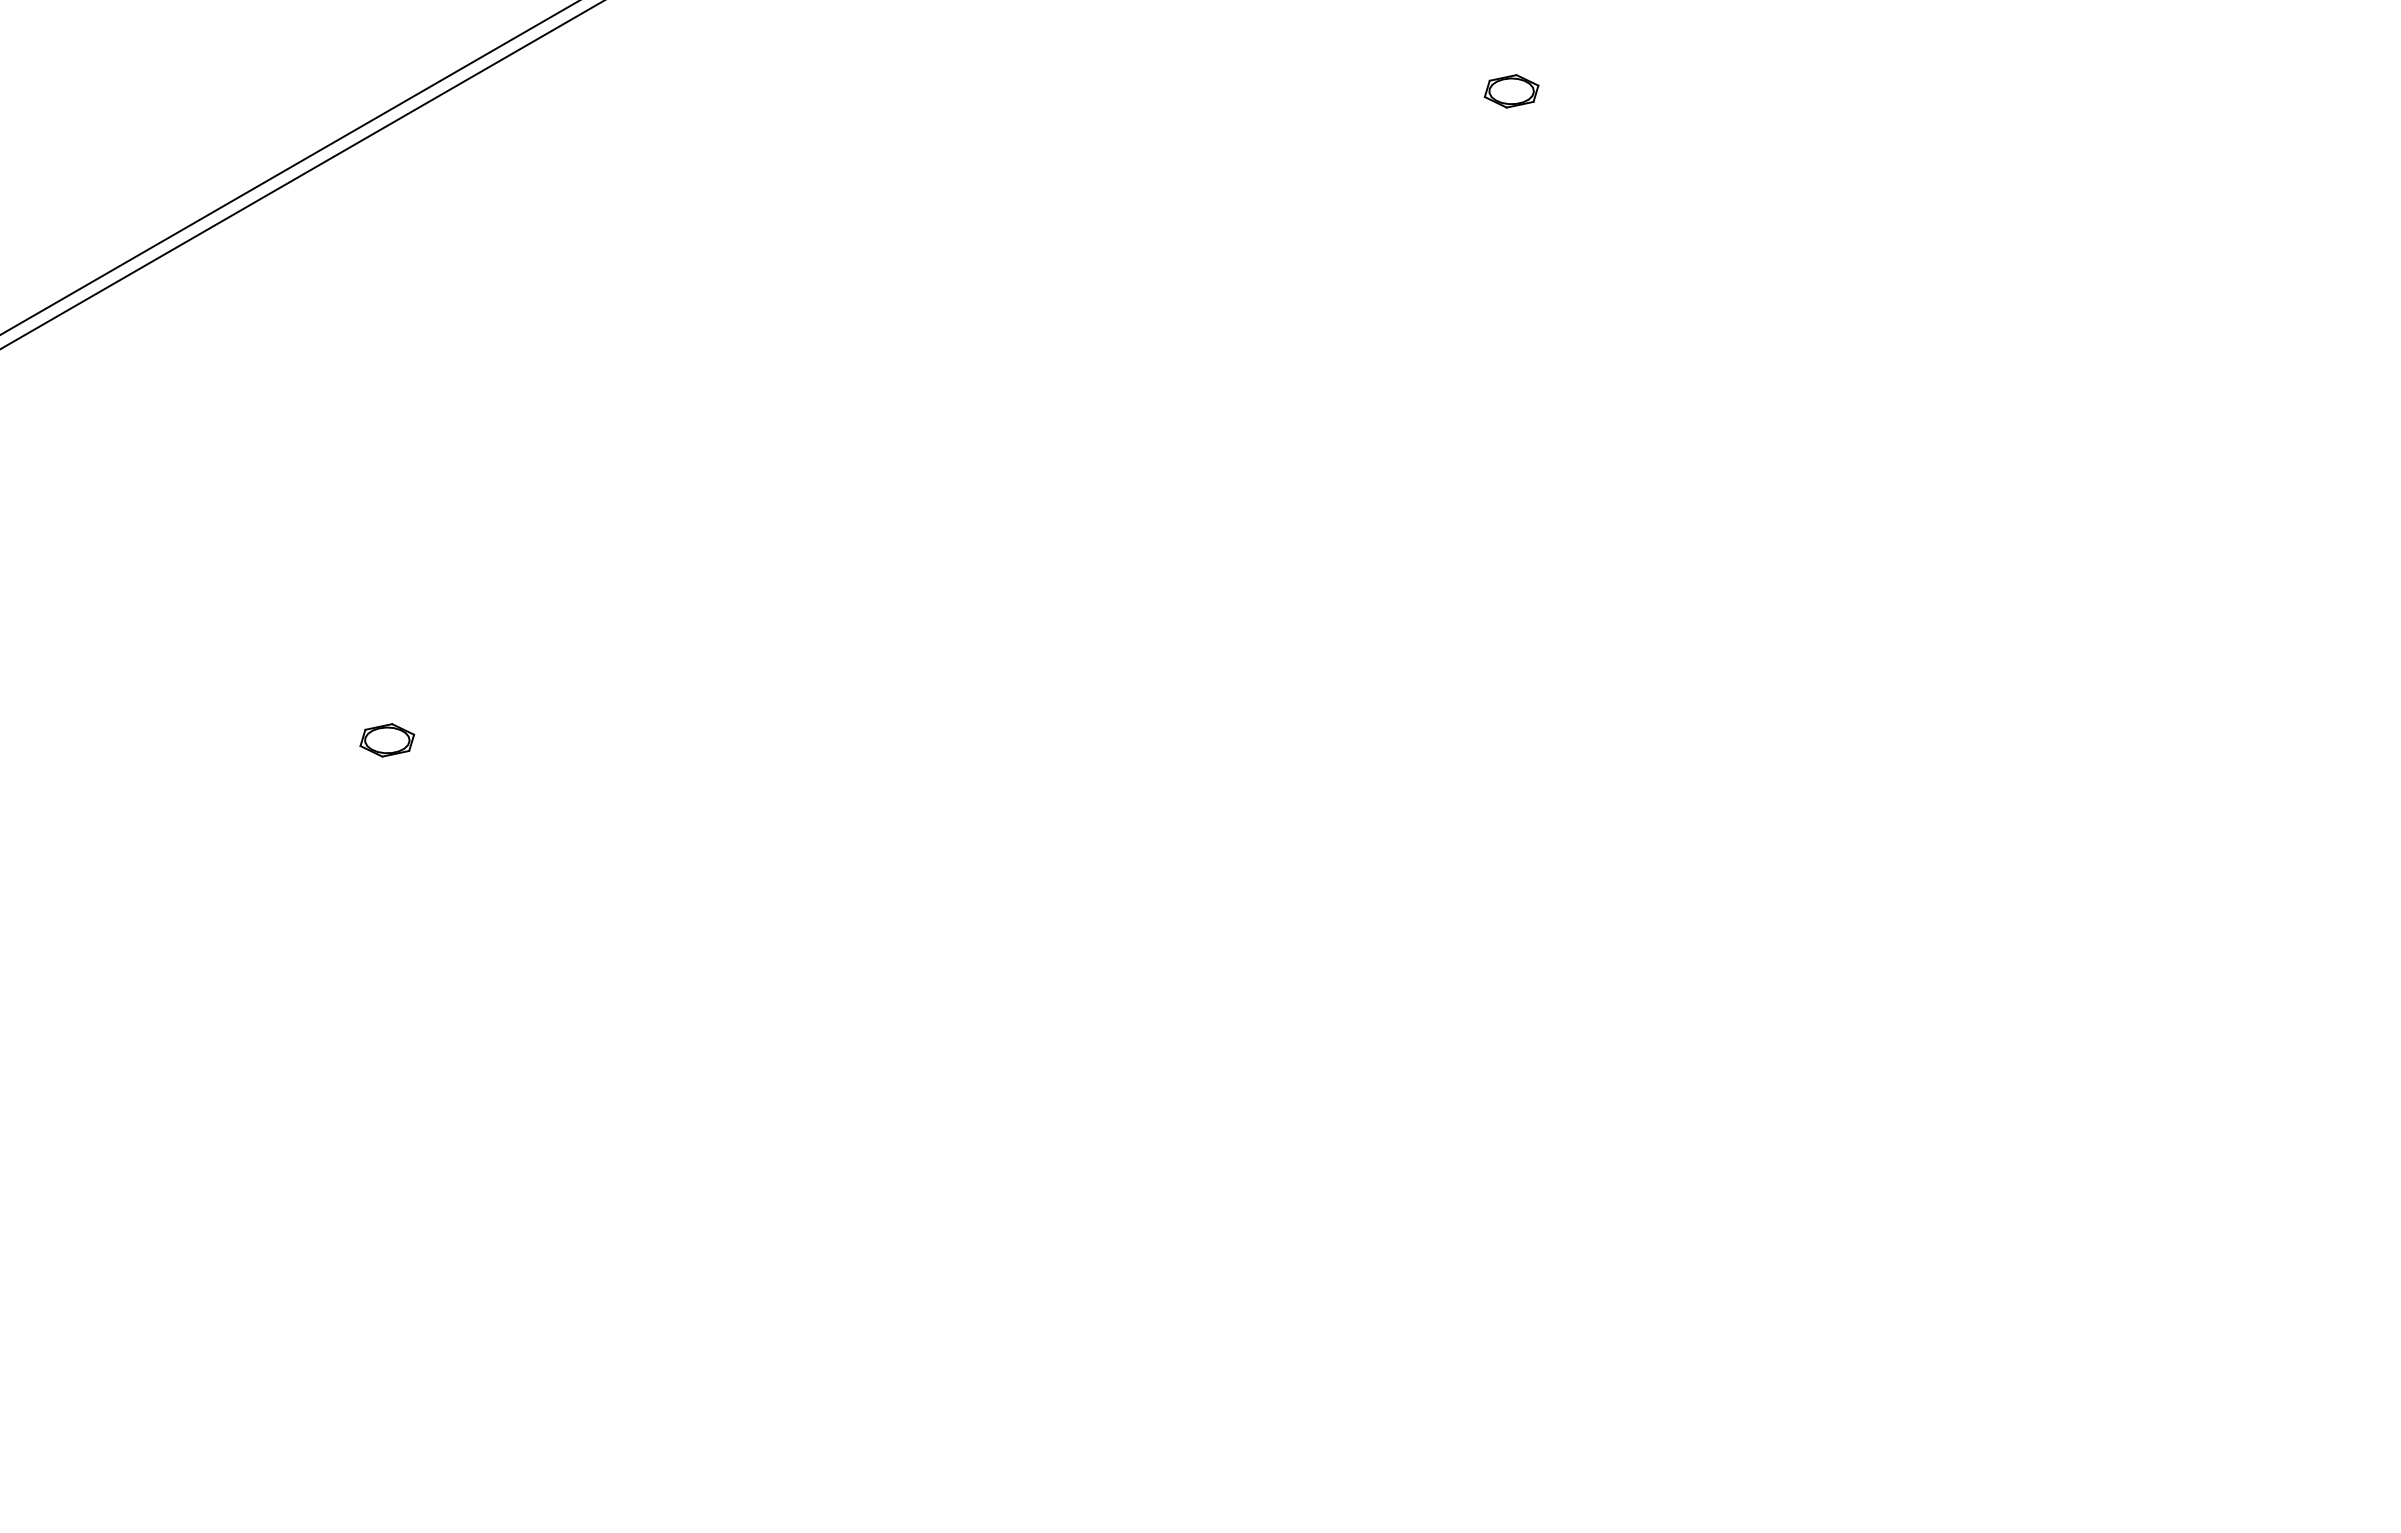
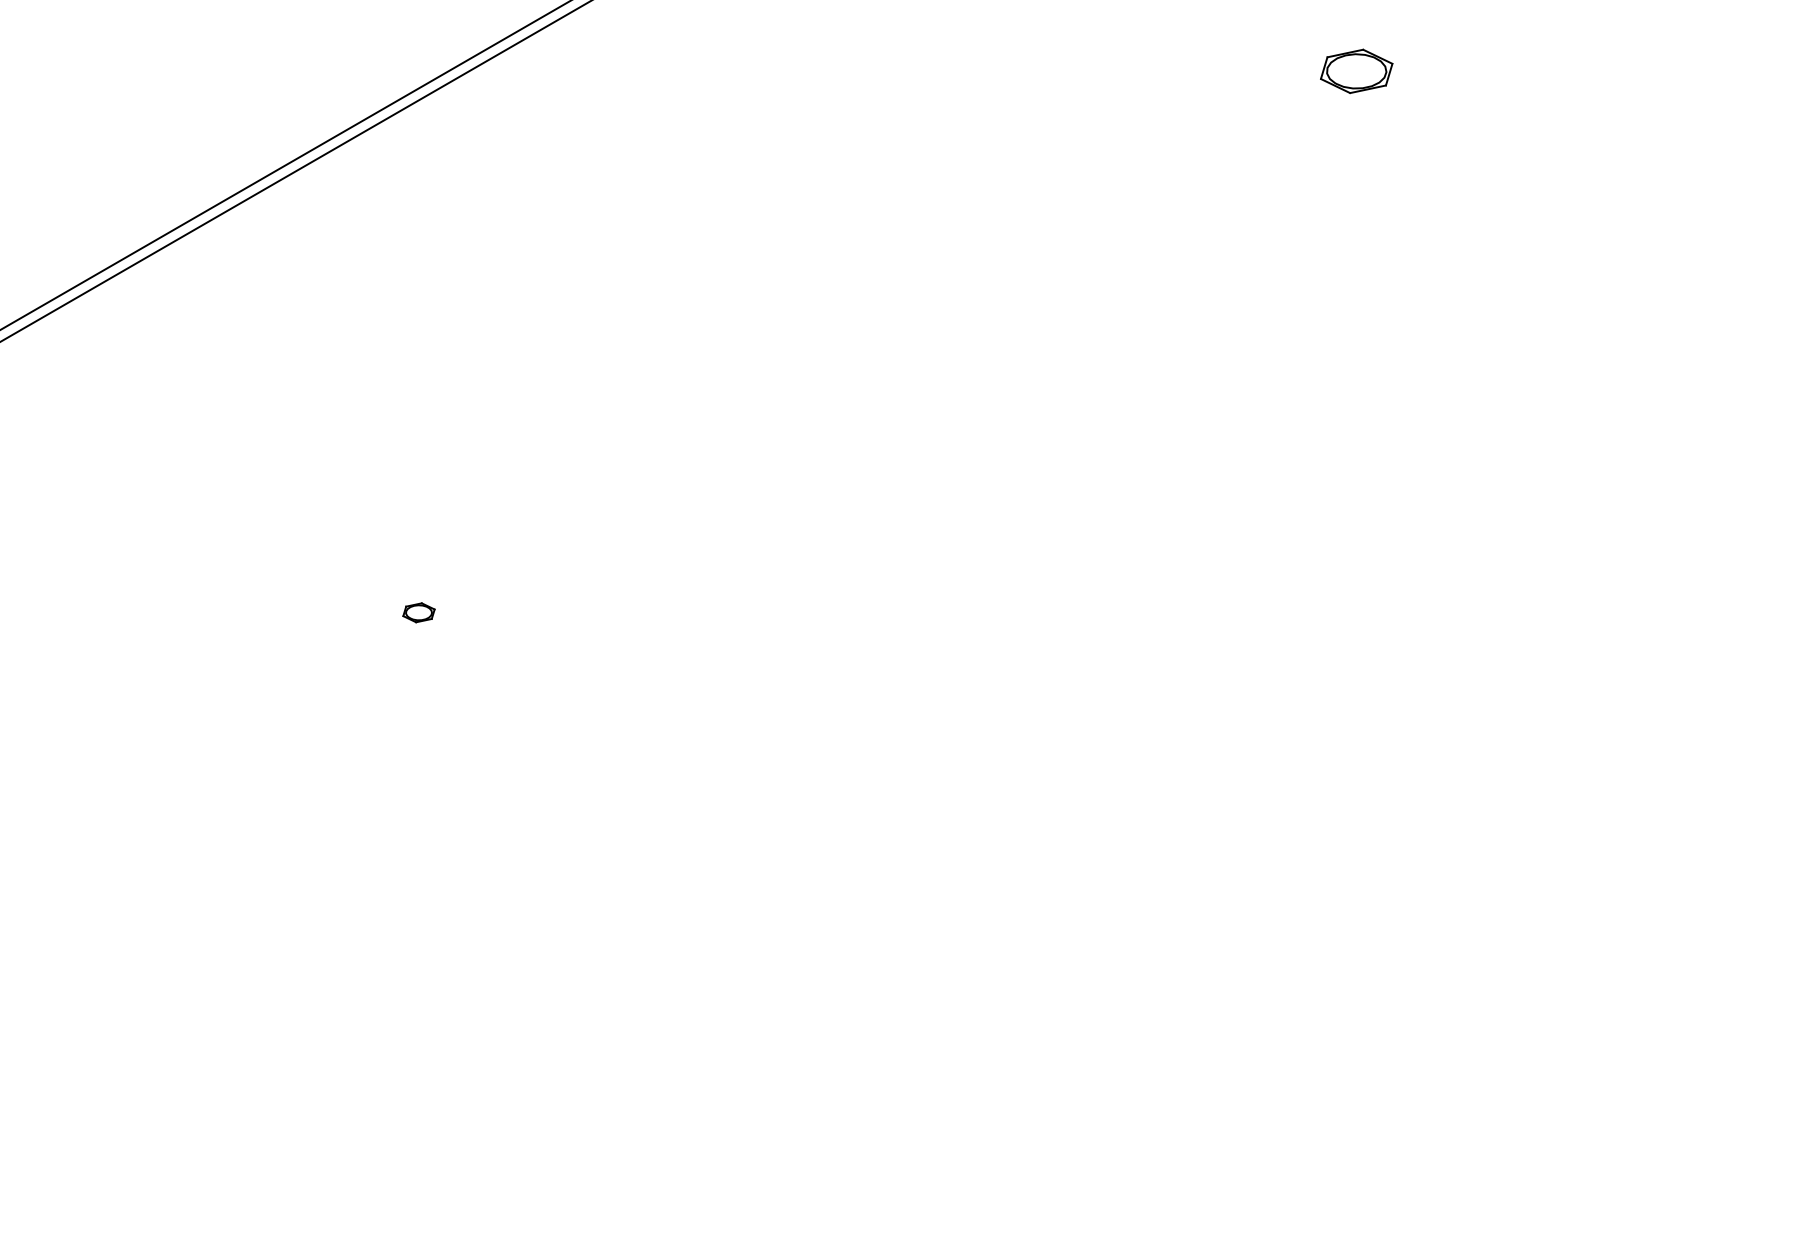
part: (1511, 91) -> (1356, 71), size x1.6
part: (387, 740) -> (419, 612), size x0.7

